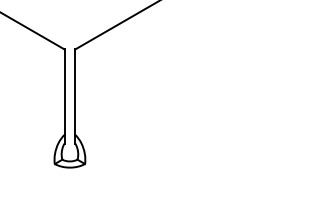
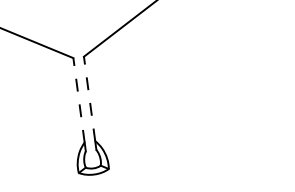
line: (64, 92) -> (78, 100), solid -> dashed
line: (75, 92) -> (89, 99), solid -> dashed

